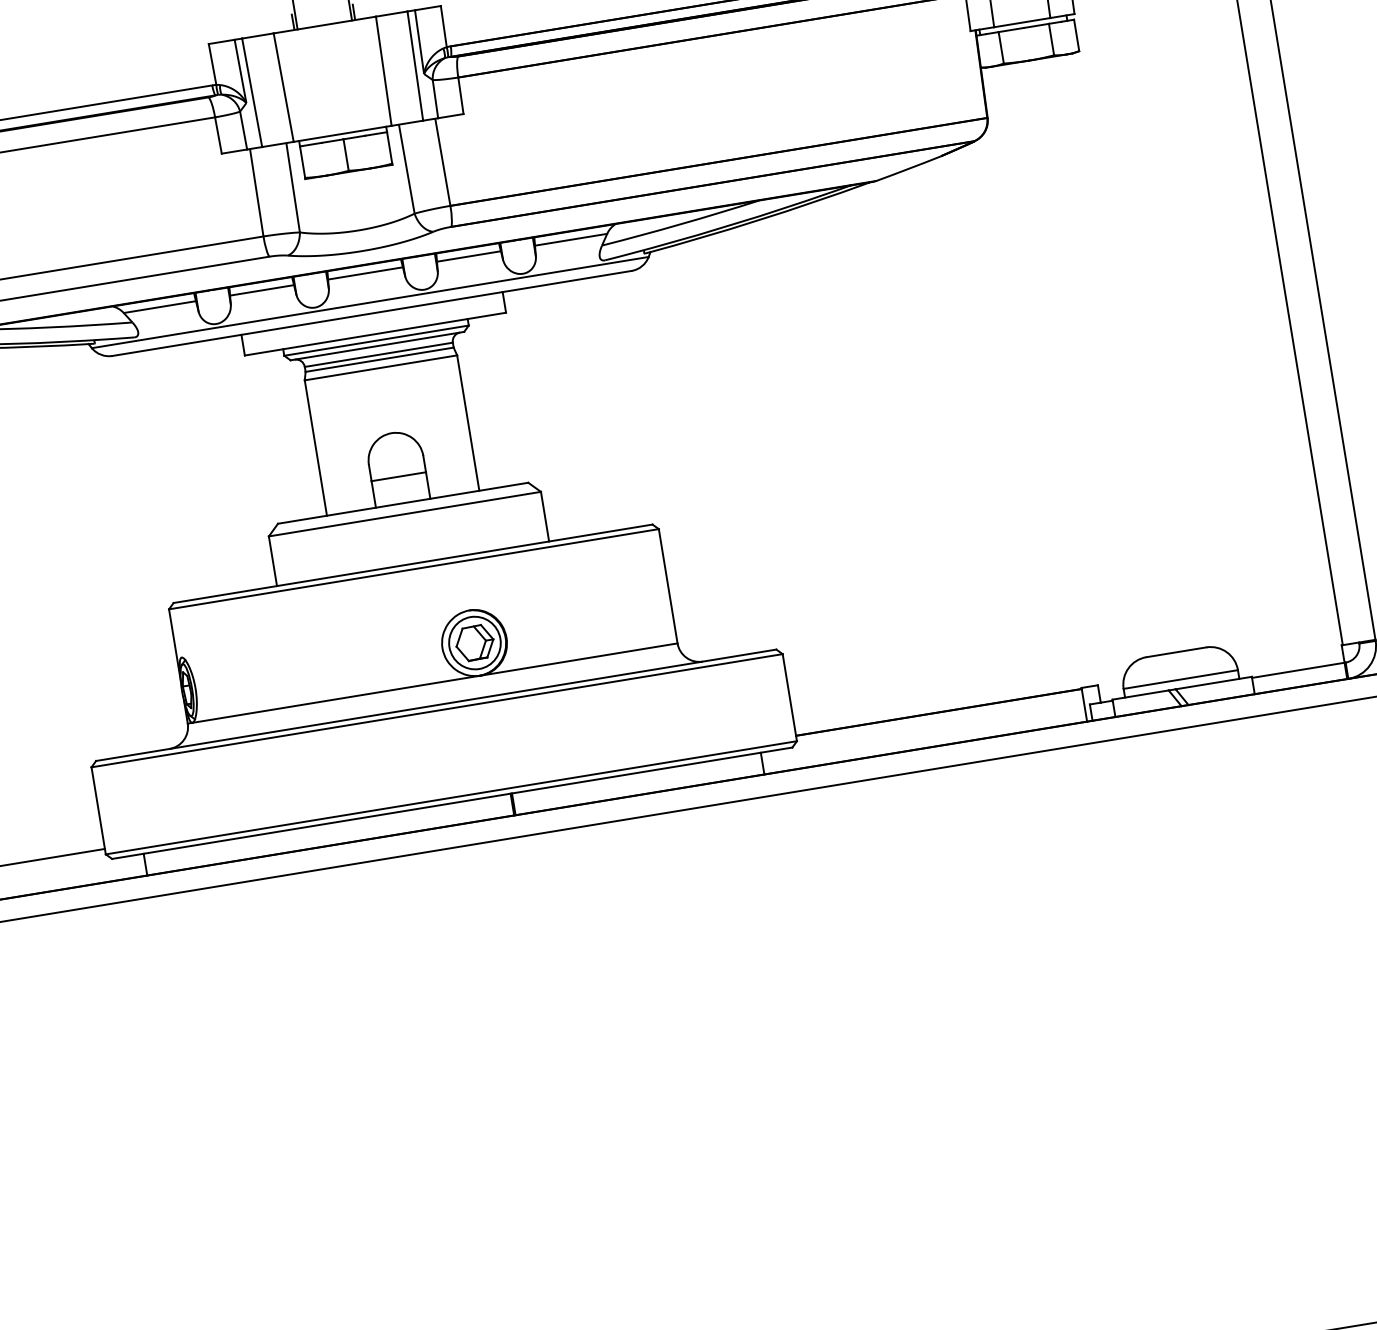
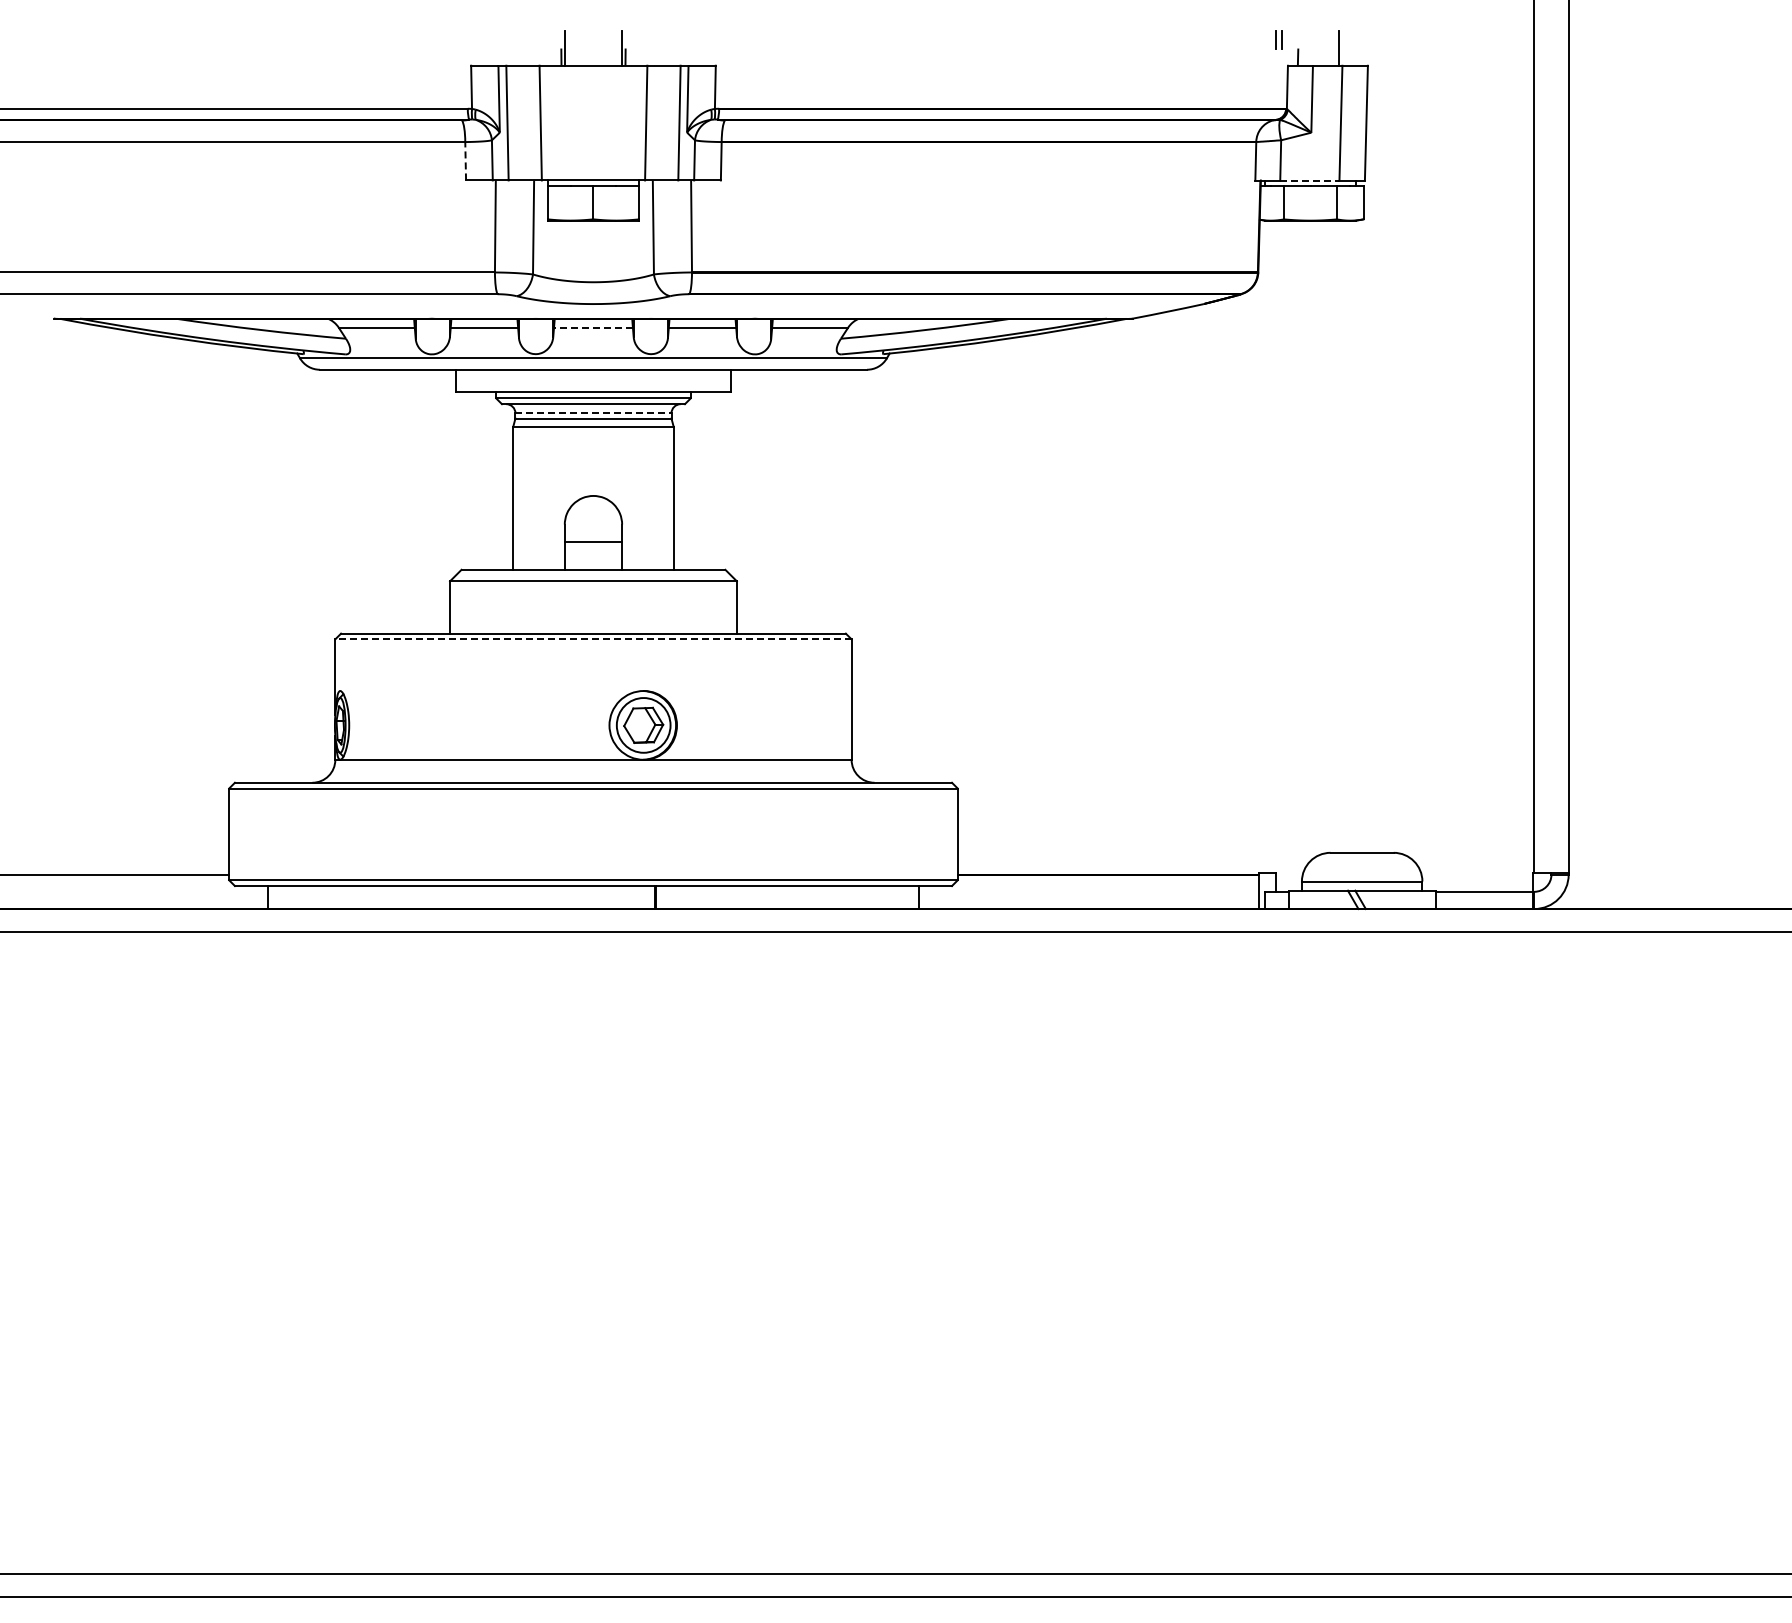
line: (1021, 22) -> (1309, 180), solid -> dashed
line: (218, 134) -> (465, 160), solid -> dashed
line: (364, 273) -> (592, 327), solid -> dashed
line: (378, 354) -> (593, 413), solid -> dashed
line: (413, 569) -> (592, 639), solid -> dashed

